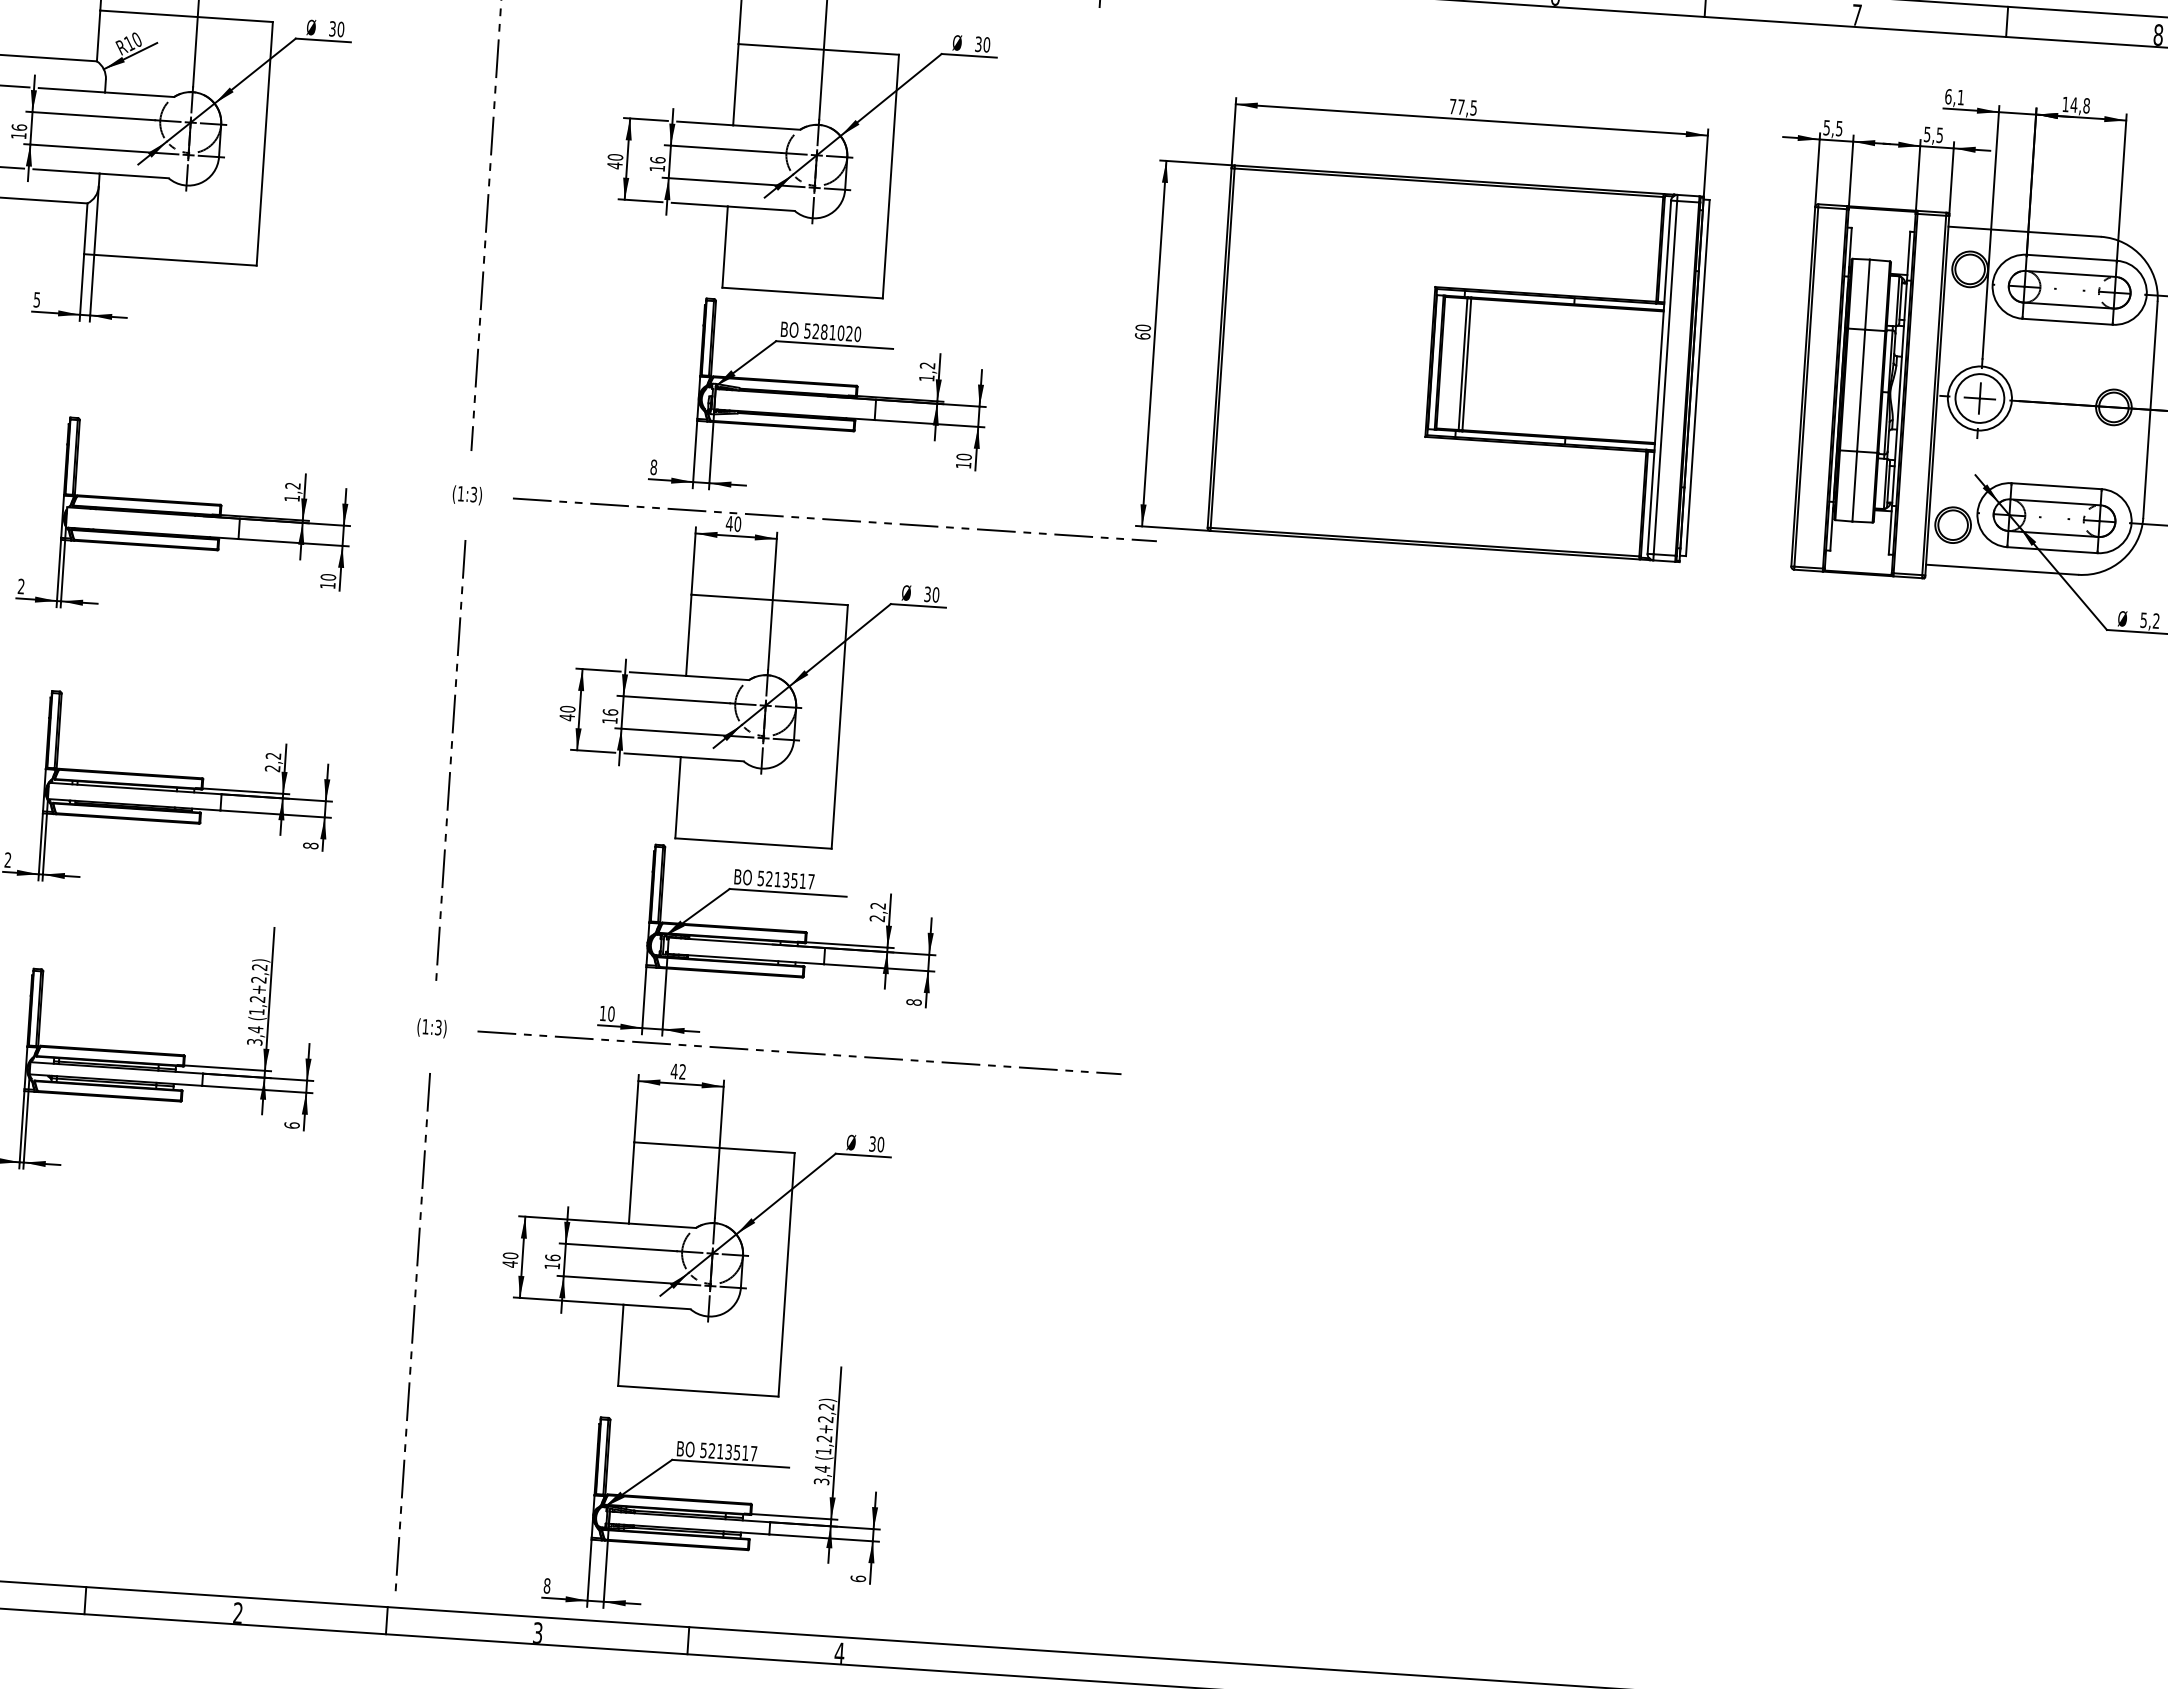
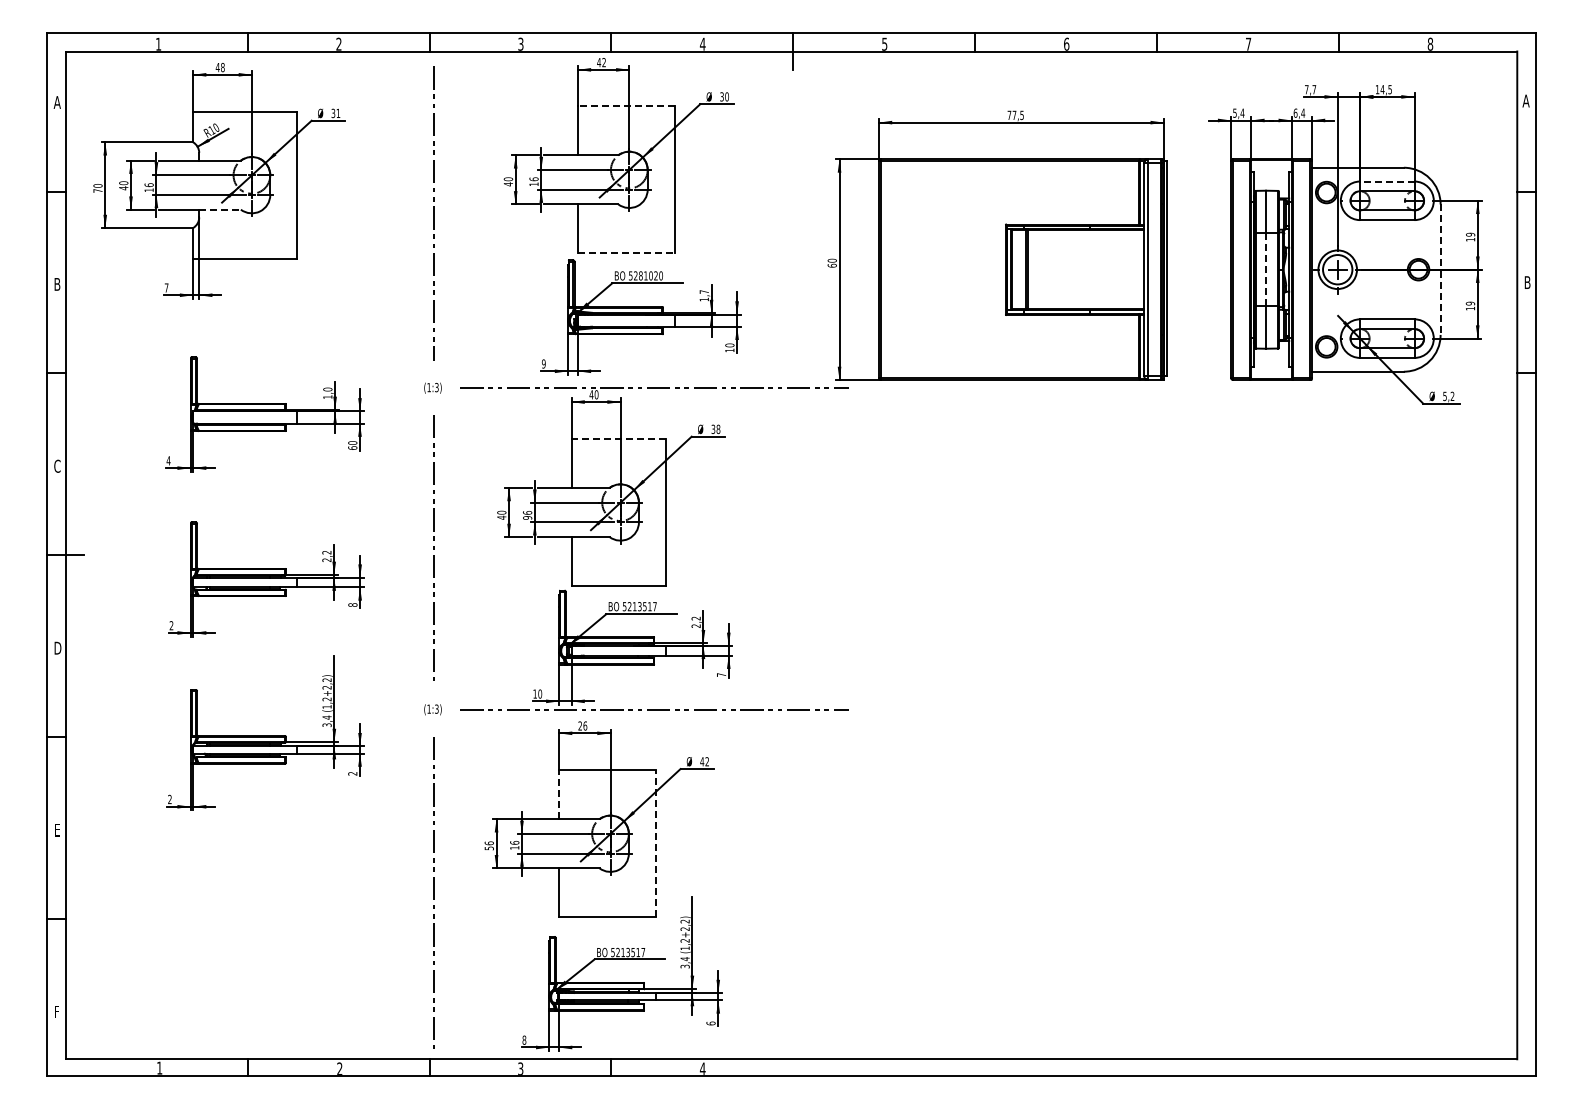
text: (341, 29) -> (338, 113), 30 -> 31
line: (817, 49) -> (625, 106), solid -> dashed
text: (1954, 96) -> (1310, 89), 6,1 -> 7,7
text: (2087, 105) -> (1390, 89), 14,8 -> 14,5
text: (1839, 127) -> (1242, 112), 5,5 -> 5,4
text: (1933, 133) -> (1299, 112), 5,5 -> 6,4
line: (134, 175) -> (220, 209), solid -> dashed
line: (2070, 257) -> (1386, 181), solid -> dashed
line: (802, 293) -> (626, 253), solid -> dashed
text: (36, 299) -> (166, 287), 5 -> 7
text: (926, 364) -> (703, 291), 1,2 -> 1,7
line: (1861, 390) -> (1266, 269), solid -> dashed
line: (2150, 411) -> (1440, 270), solid -> dashed
text: (653, 466) -> (543, 363), 8 -> 9
text: (292, 485) -> (327, 389), 1,2 -> 1,0
text: (327, 584) -> (352, 447), 10 -> 60
text: (21, 585) -> (168, 460), 2 -> 4
text: (936, 595) -> (718, 429), 30 -> 38
line: (769, 600) -> (618, 439), solid -> dashed
text: (609, 719) -> (527, 517), 16 -> 96
text: (914, 1001) -> (721, 674), 8 -> 7
text: (678, 1070) -> (582, 725), 42 -> 26
text: (291, 1124) -> (352, 773), 6 -> 2
text: (876, 1143) -> (704, 761), 30 -> 42
line: (632, 1182) -> (559, 794), solid -> dashed
text: (509, 1259) -> (488, 845), 40 -> 56
line: (786, 1274) -> (655, 843), solid -> dashed

